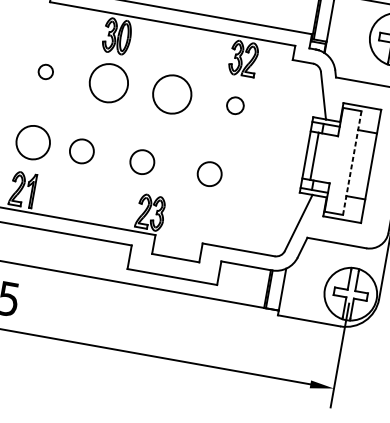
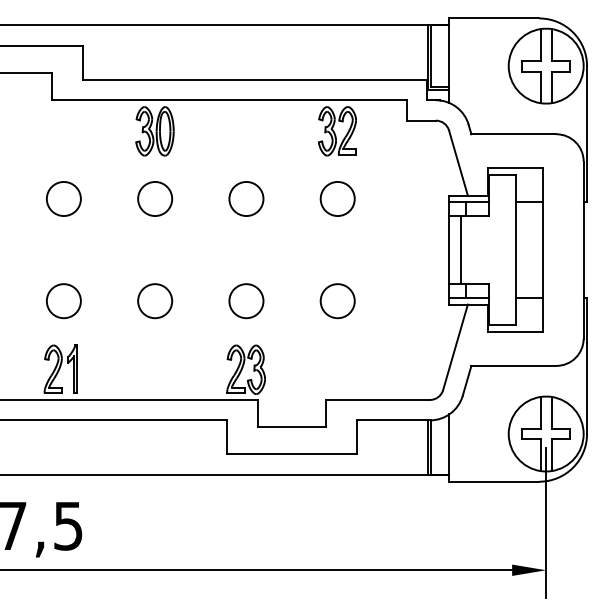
circle: (45, 71) -> (63, 198), size x1.67
circle: (109, 82) -> (155, 198), size x0.62
circle: (172, 94) -> (246, 198), size x0.62
circle: (235, 105) -> (337, 198), size x1.43
circle: (32, 142) -> (63, 301), size x0.71
circle: (82, 151) -> (155, 301), moved
circle: (142, 162) -> (246, 301), moved
line: (352, 163) -> (515, 250), dashed -> solid
circle: (209, 174) -> (337, 301), moved

